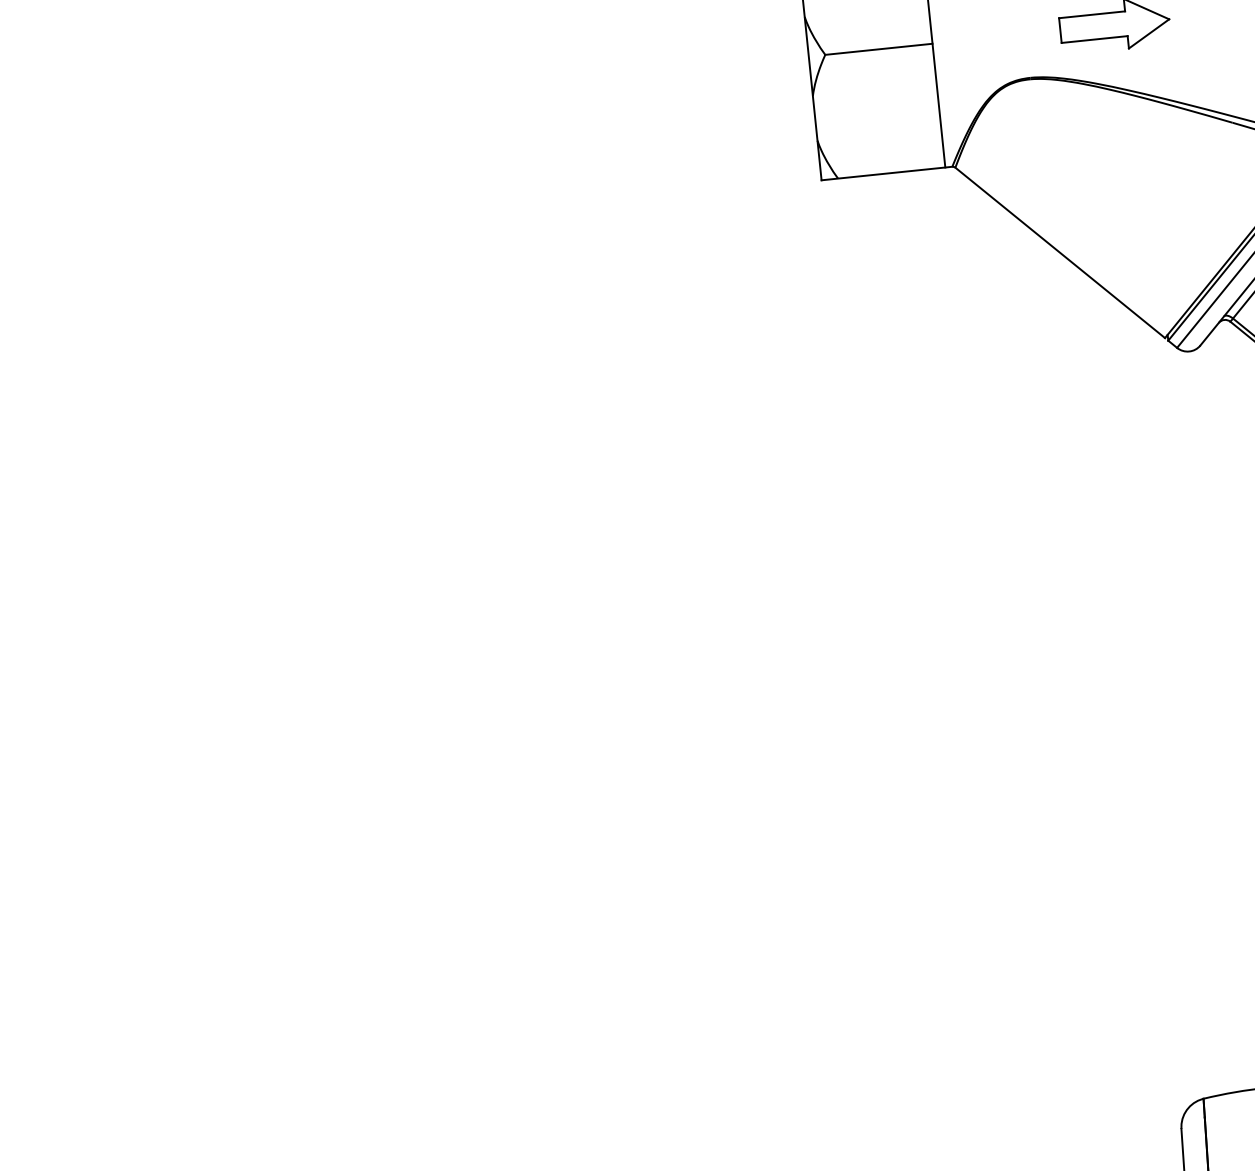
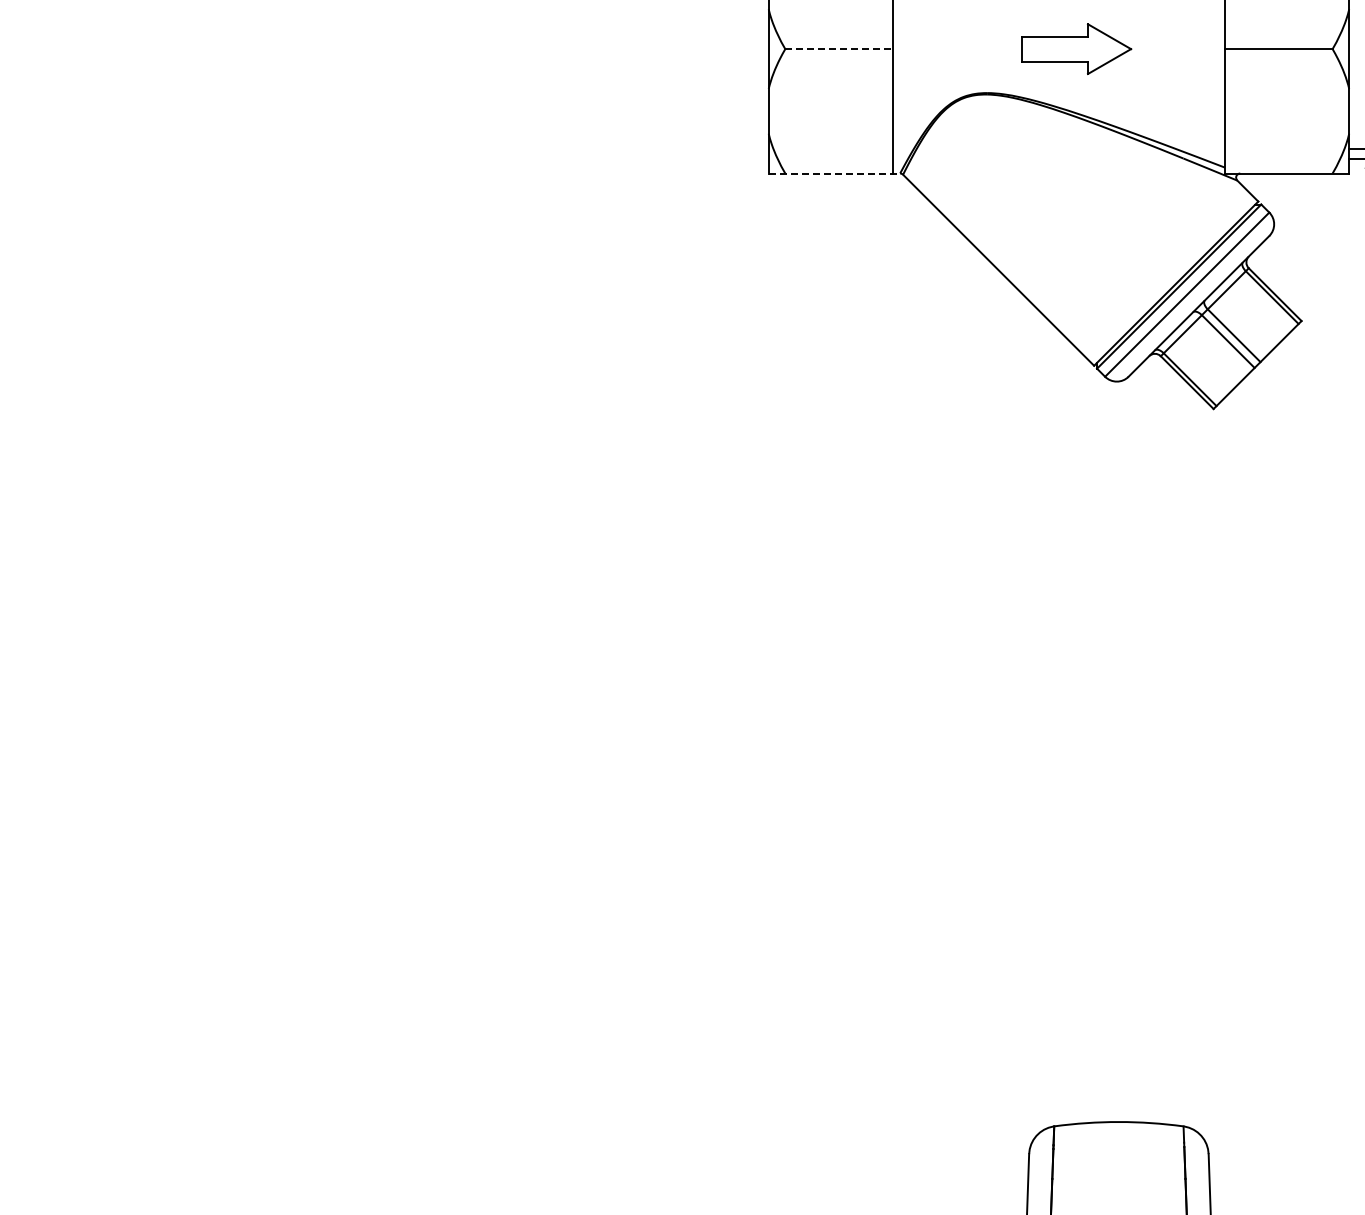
line: (879, 49) -> (839, 49), solid -> dashed
line: (887, 173) -> (834, 173), solid -> dashed

